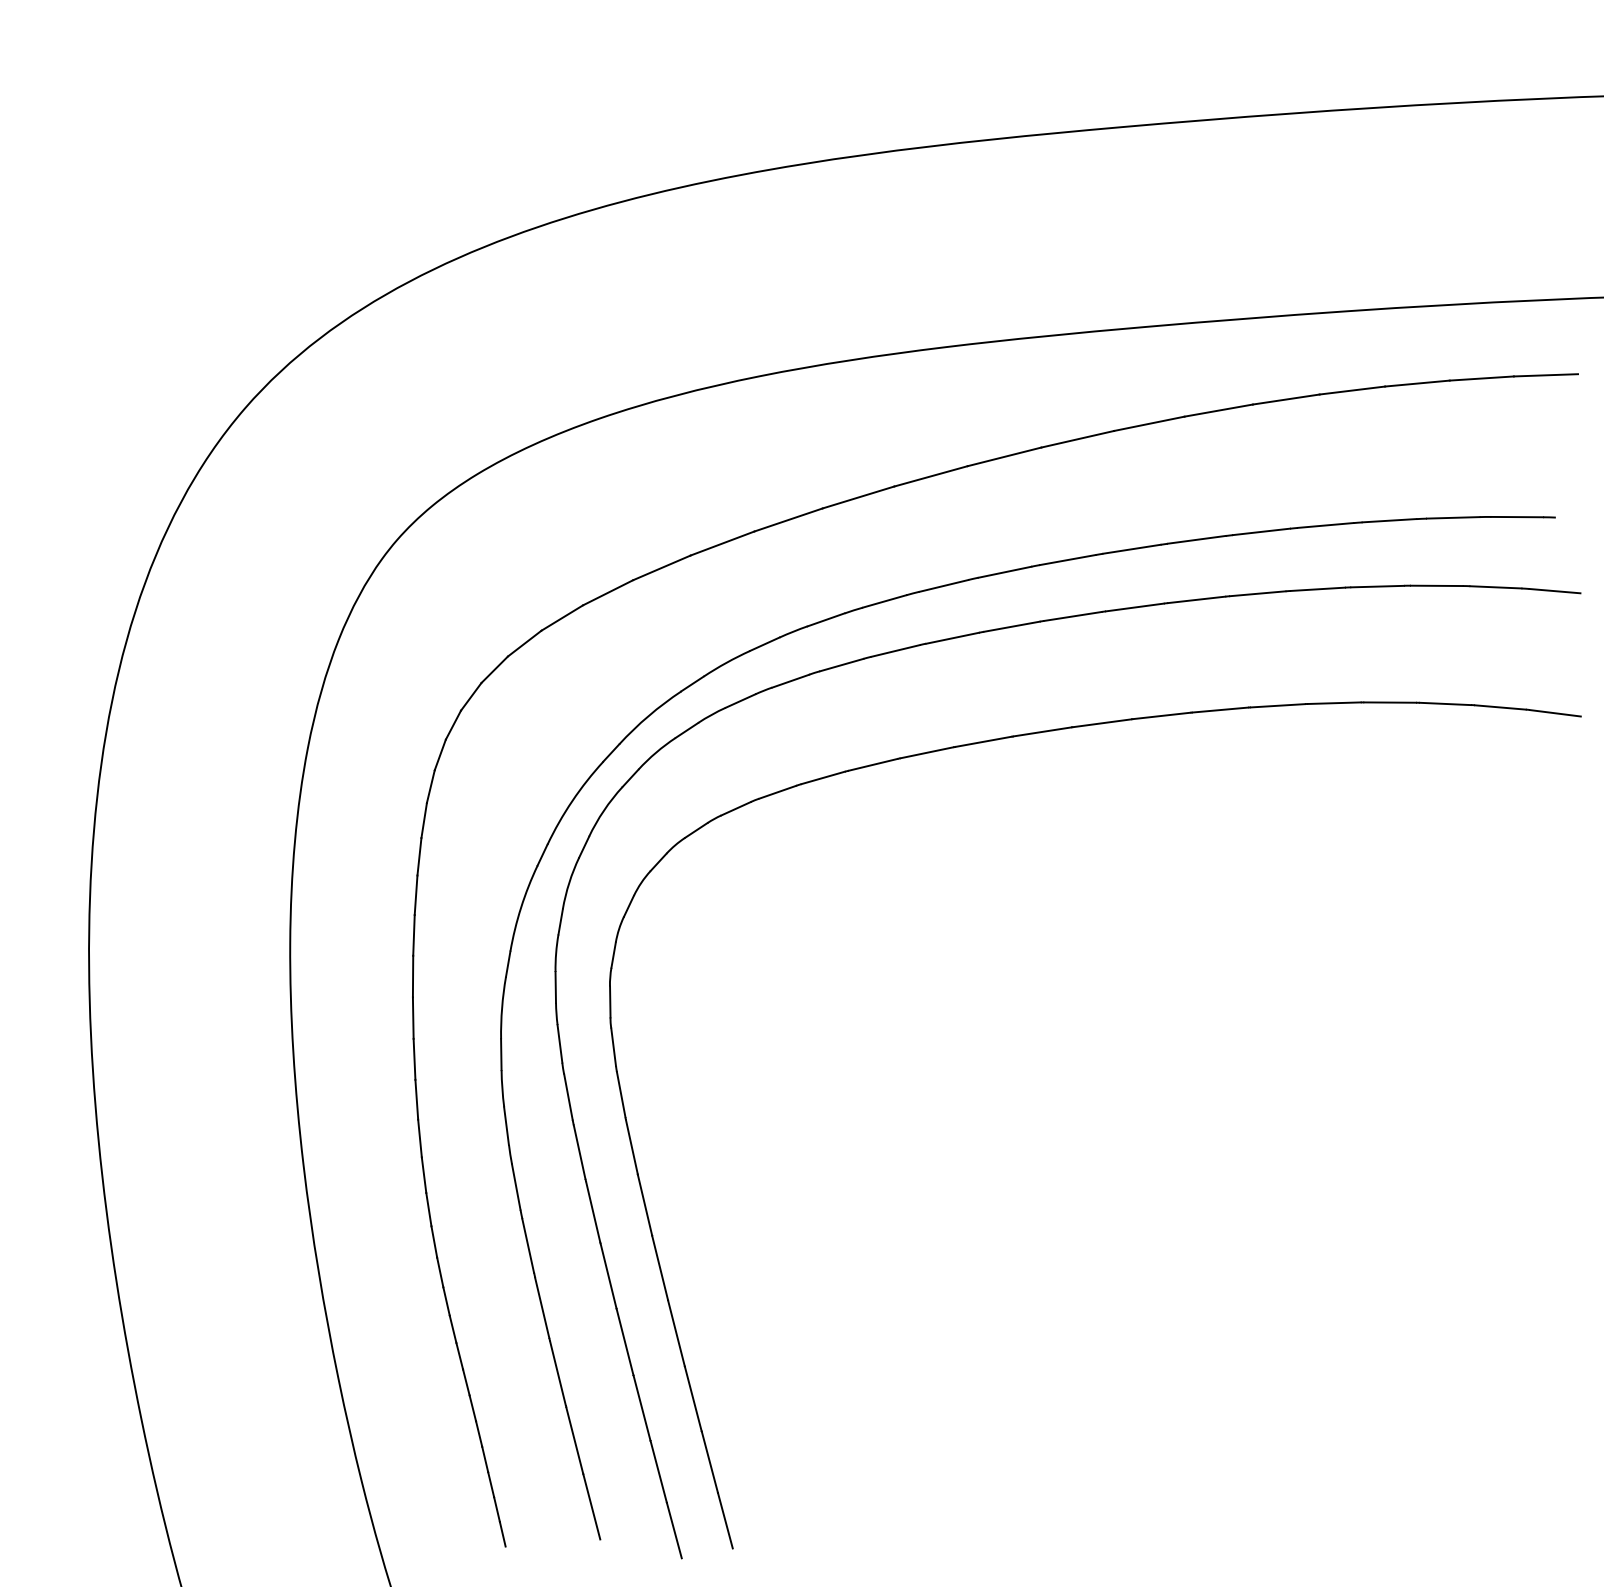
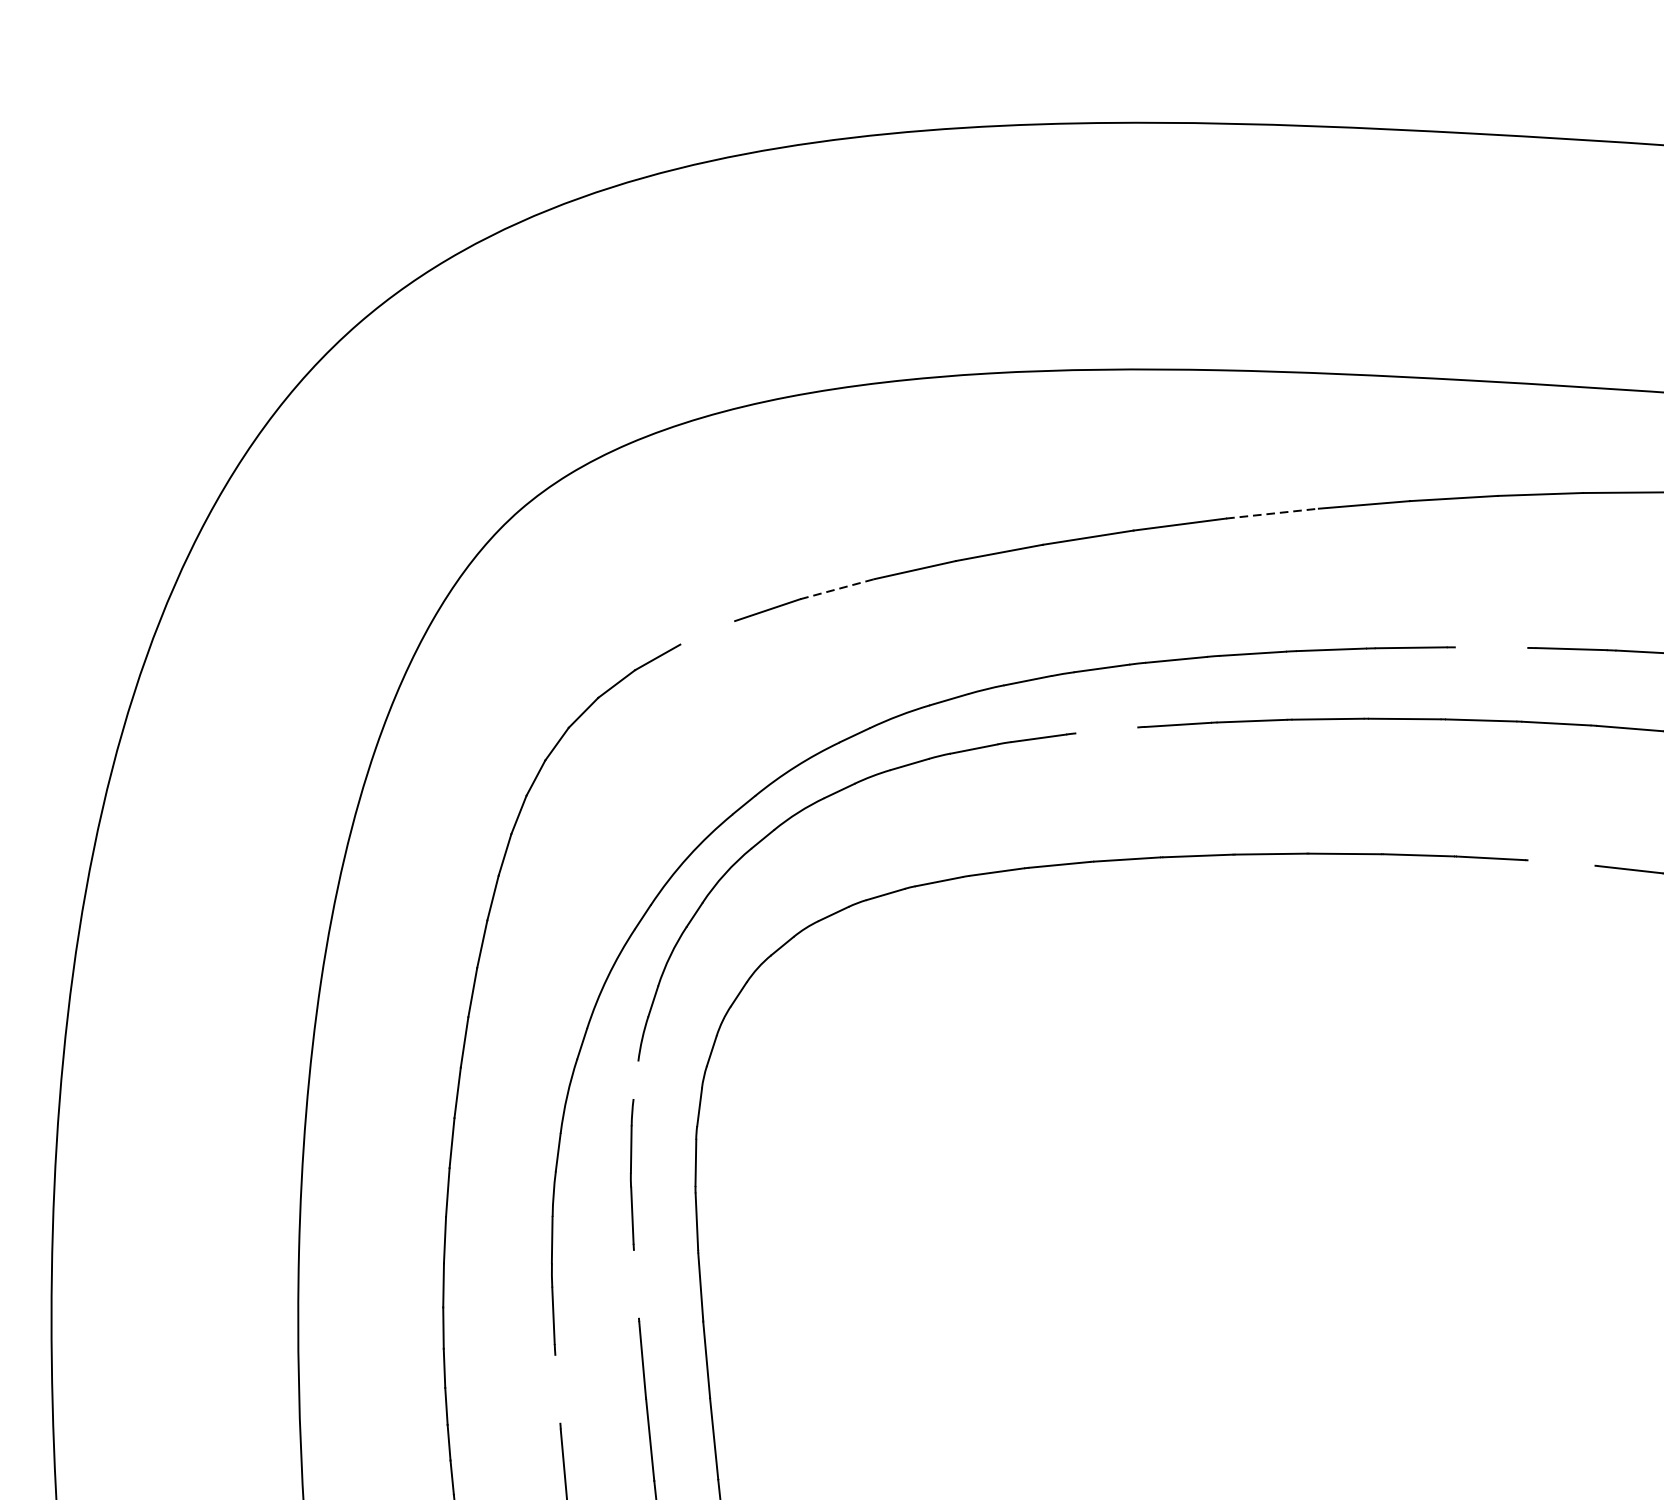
line: (1005, 456) -> (1273, 513), solid -> dashed
line: (1196, 539) -> (1491, 647), removed
line: (662, 567) -> (838, 588), solid -> dashed
line: (562, 617) -> (708, 632), removed
line: (895, 650) -> (1106, 729), removed
line: (1277, 705) -> (1560, 862), removed
line: (555, 986) -> (635, 1079), removed
line: (579, 1151) -> (636, 1283), removed
line: (528, 1245) -> (558, 1388), removed

